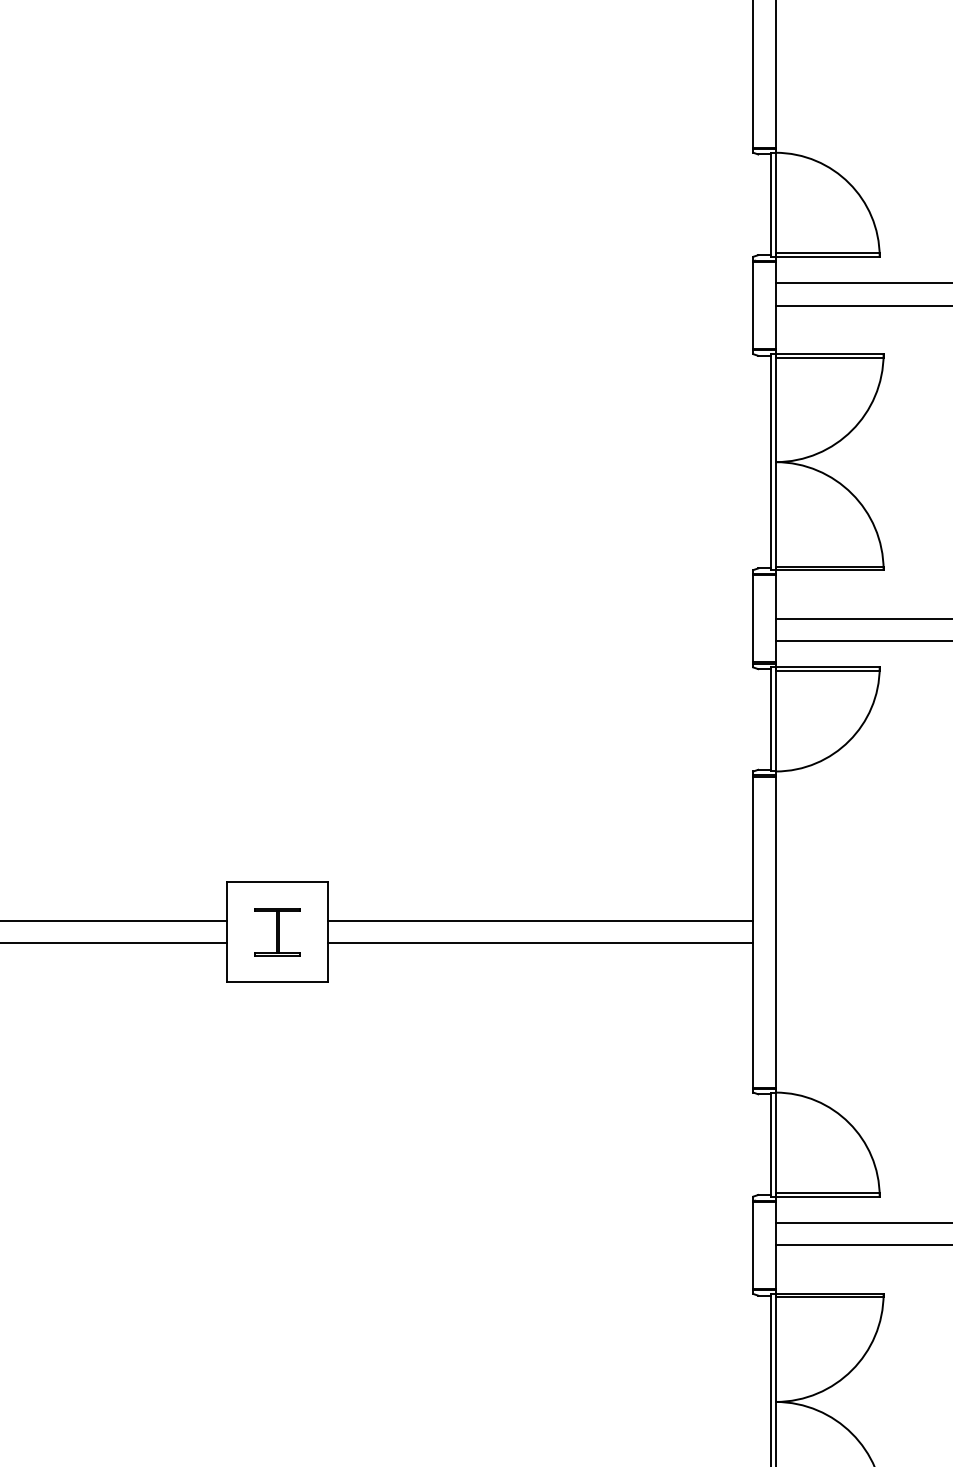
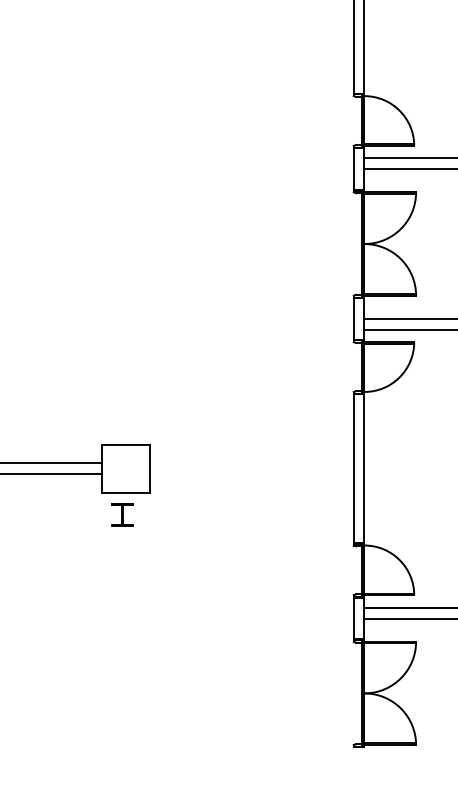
line: (539, 921) -> (251, 463), removed
part: (277, 931) -> (122, 514), moved
line: (539, 944) -> (251, 474), removed

